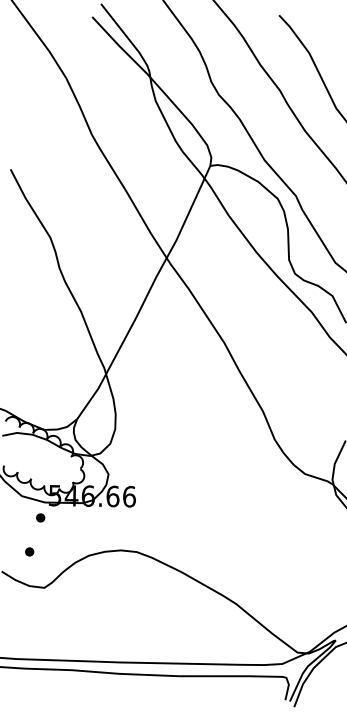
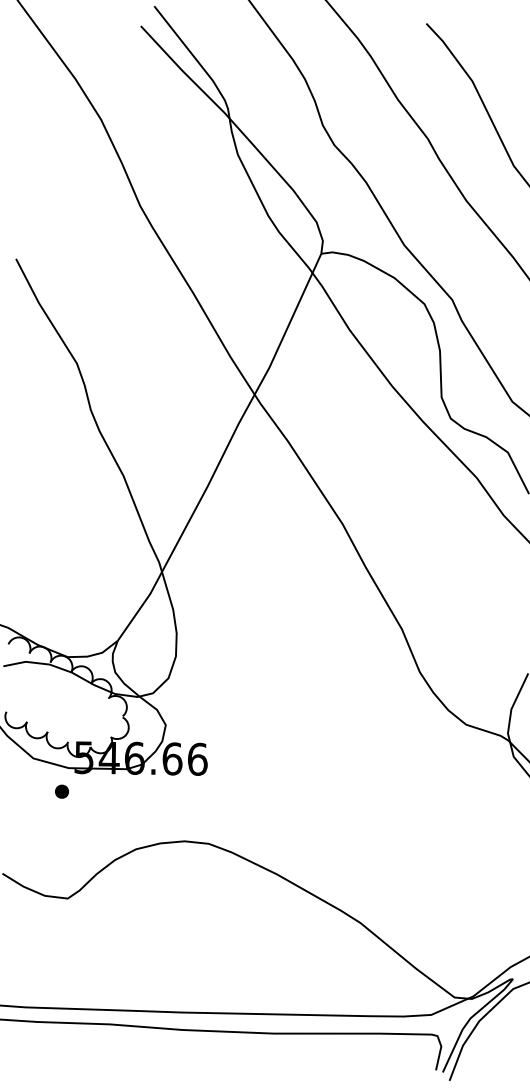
part: (29, 551) -> (44, 842), removed

